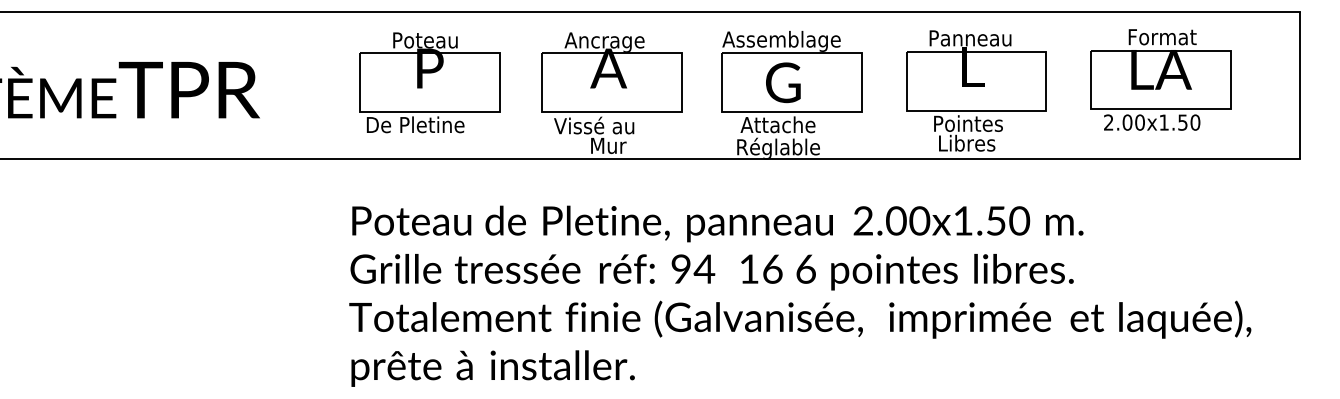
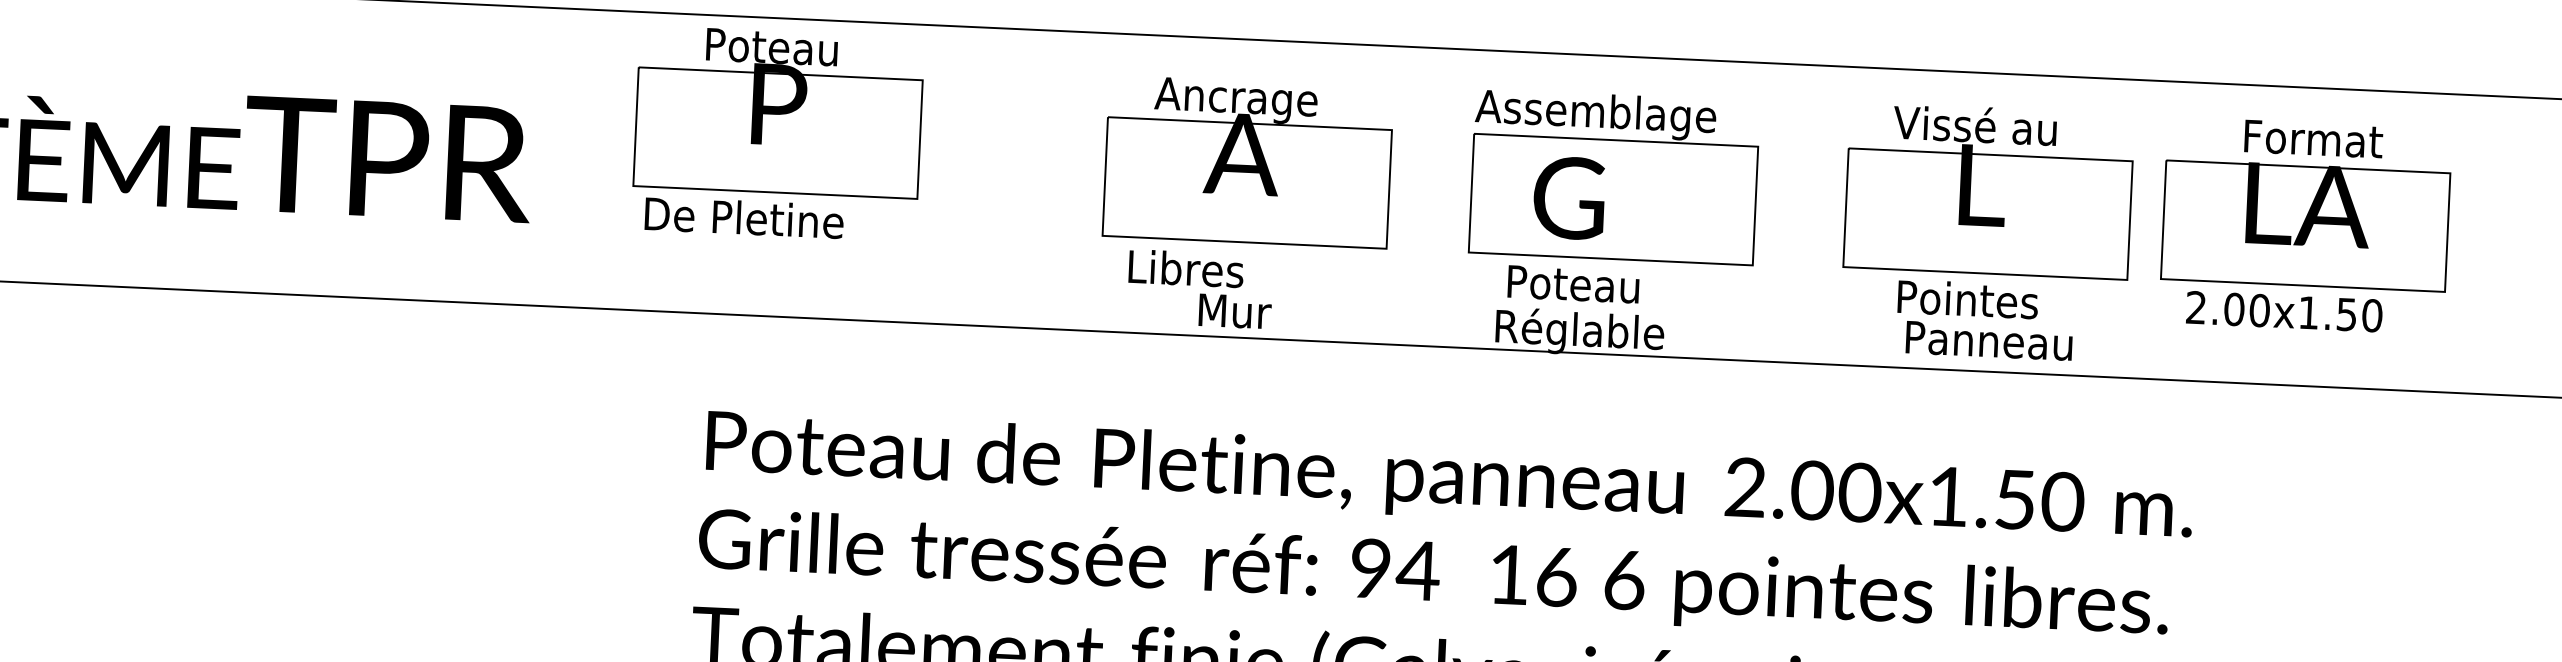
text: (969, 37) -> (1978, 124), Panneau -> Vissé au
part: (1160, 79) -> (2305, 224), moved
part: (429, 82) -> (776, 133), moved
text: (783, 82) -> (1569, 197), moved
text: (777, 124) -> (1579, 283), Attache -> Poteau
text: (594, 125) -> (1207, 268), Vissé au -> Libres
text: (980, 142) -> (1990, 338), Libres -> Panneau

